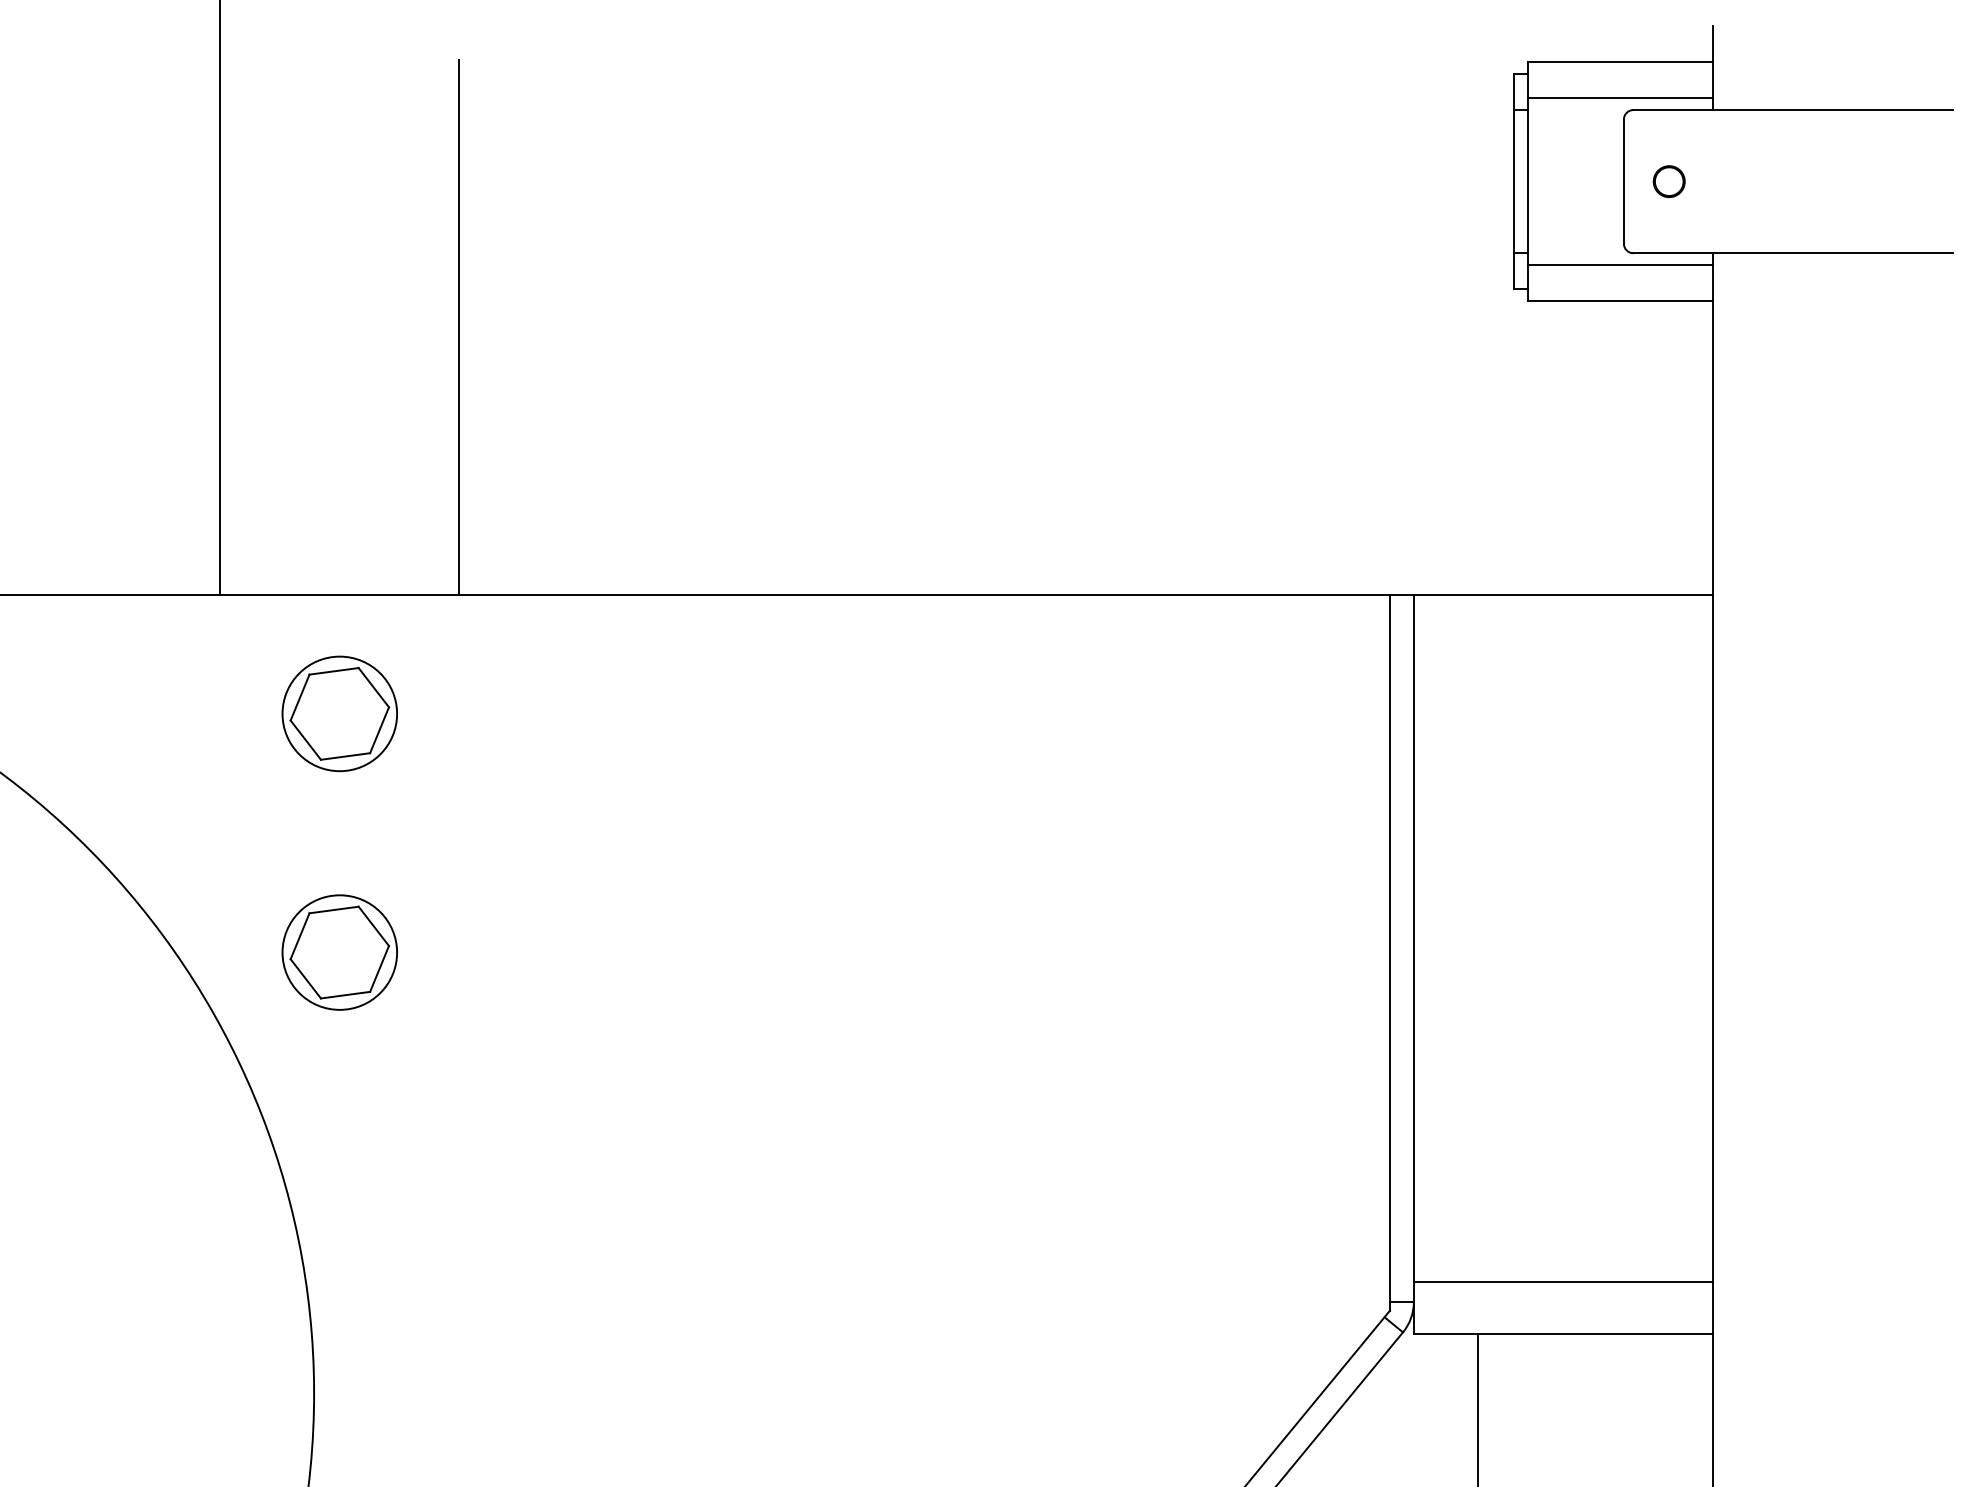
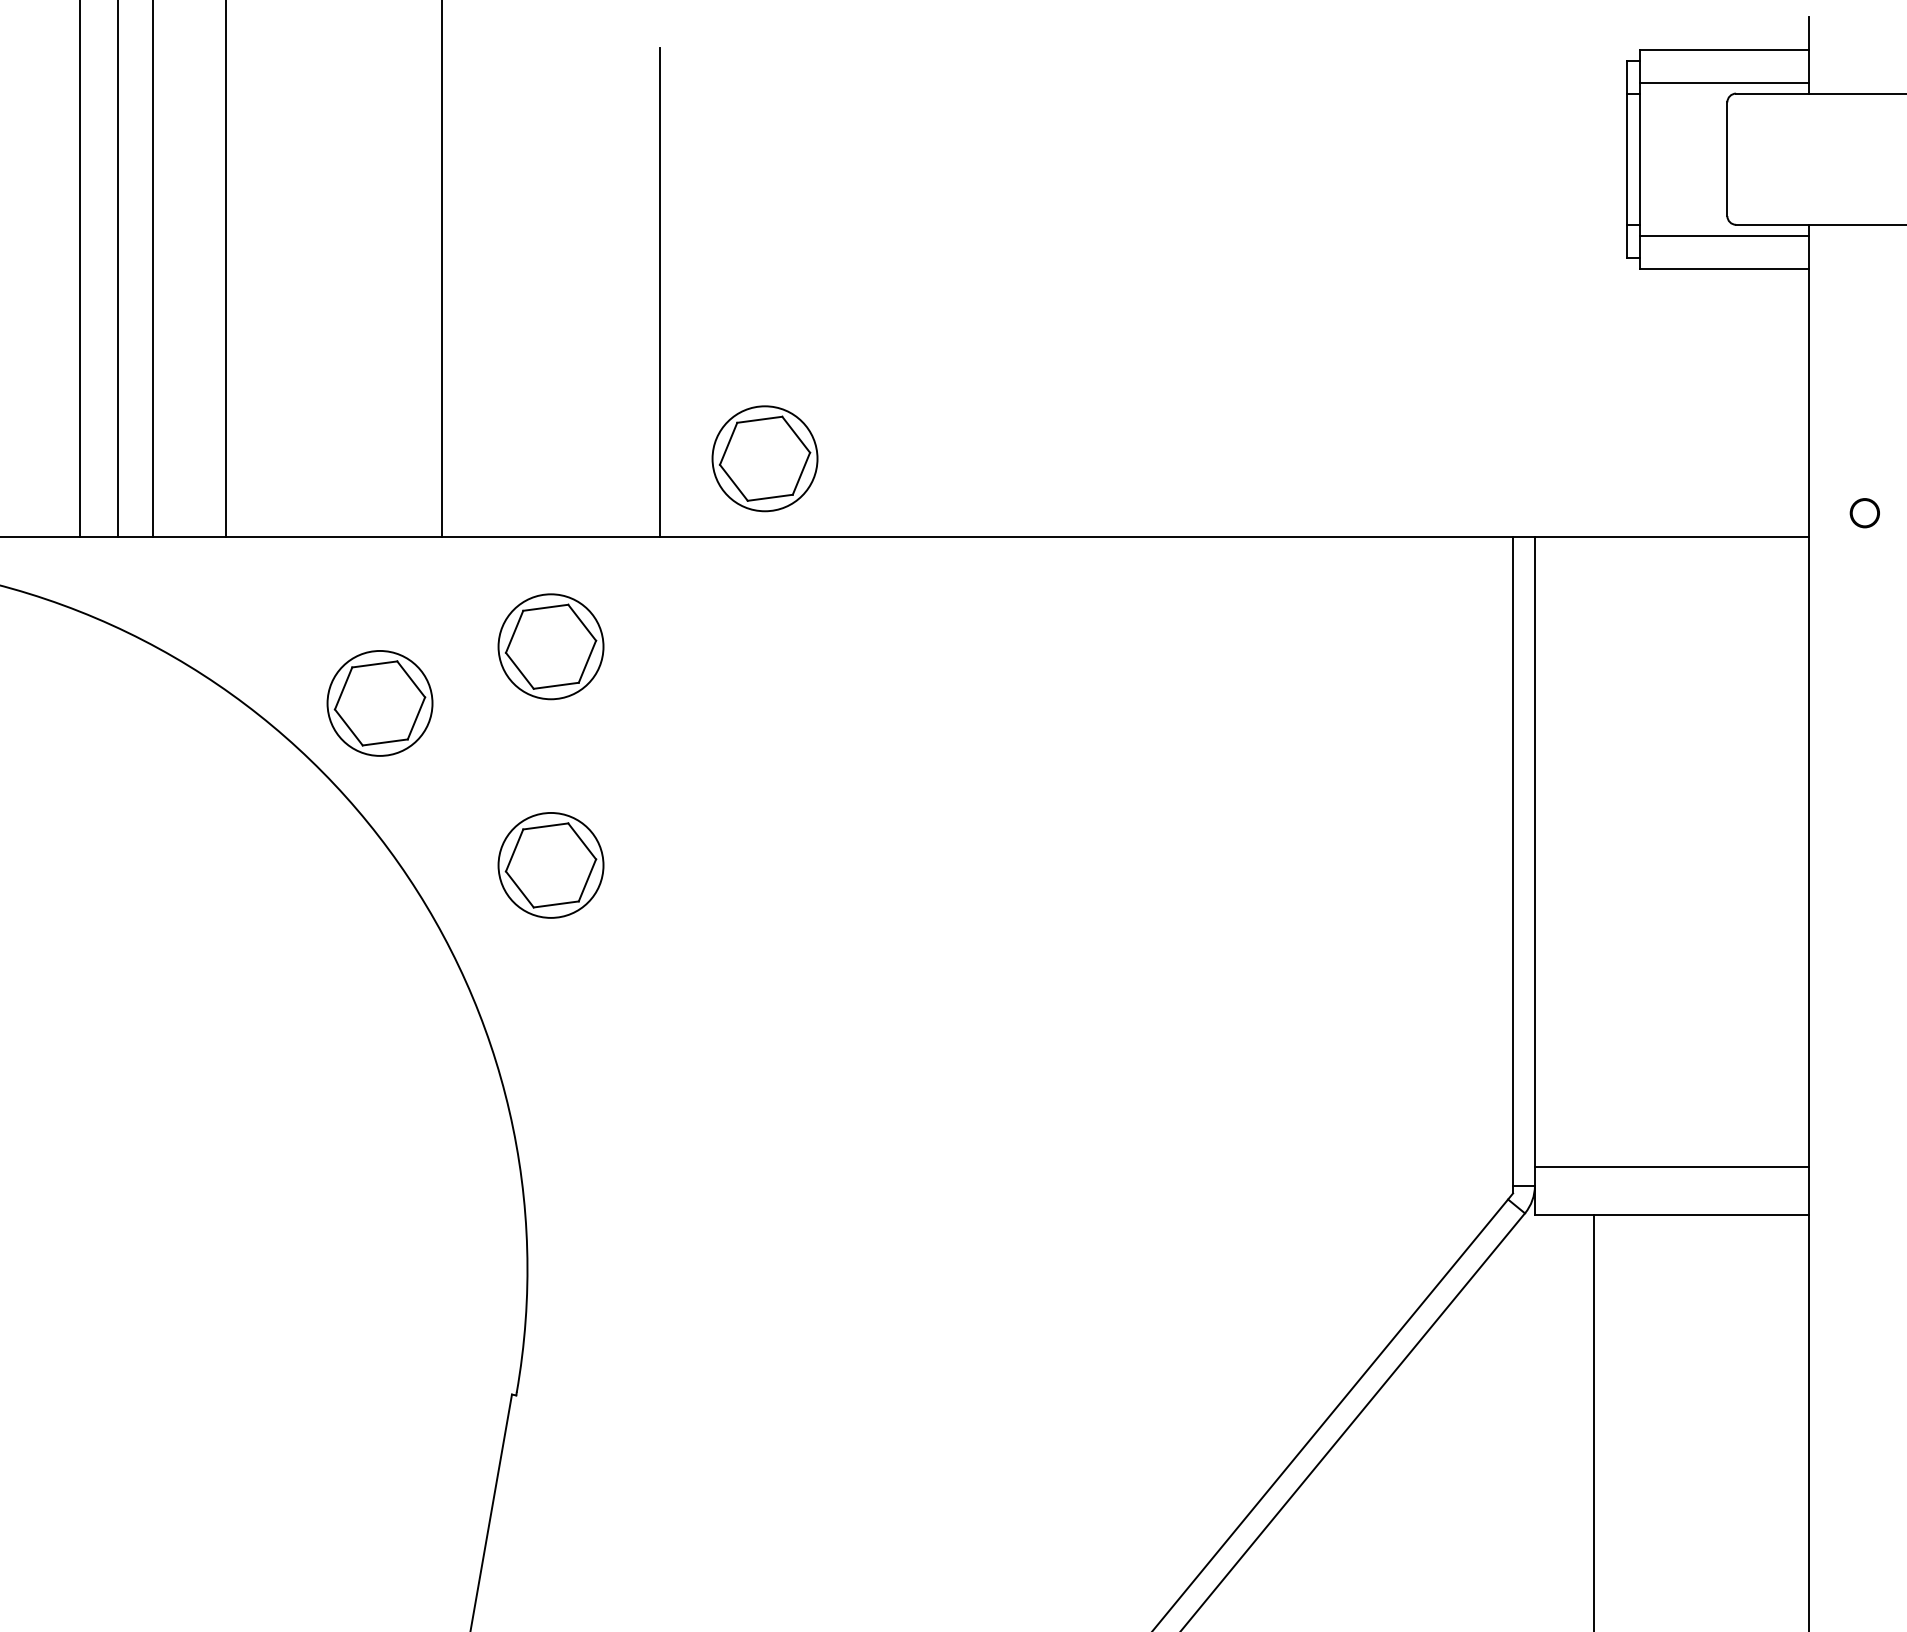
circle: (1668, 181) -> (1864, 513), moved
part: (572, 508) -> (764, 458), added
part: (152, 775) -> (379, 703), added

